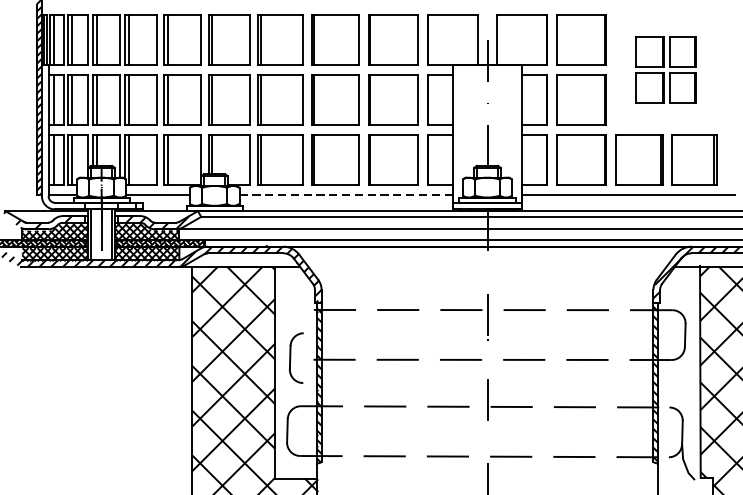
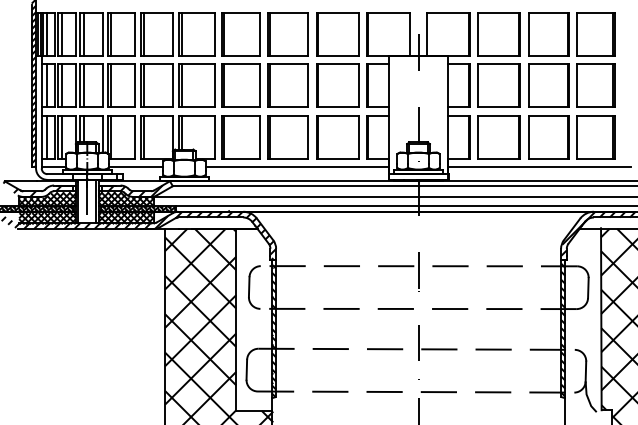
part: (665, 69) -> (571, 59), size x1.67
line: (346, 195) -> (297, 167), dashed -> solid
part: (296, 358) -> (254, 287), moved

